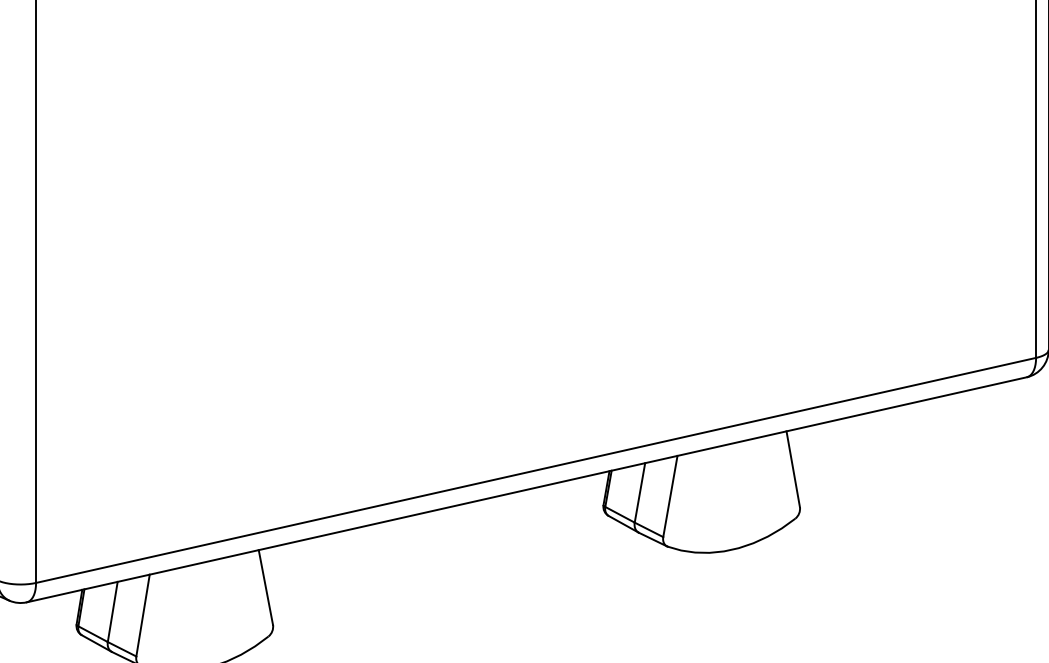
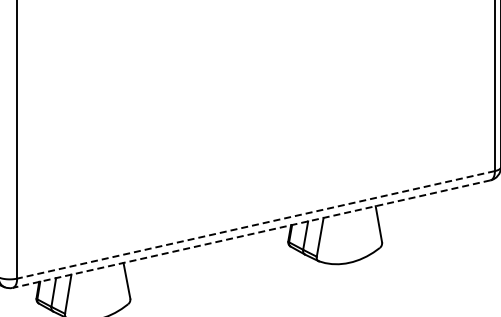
line: (537, 469) -> (256, 224), solid -> dashed
line: (526, 490) -> (251, 234), solid -> dashed

